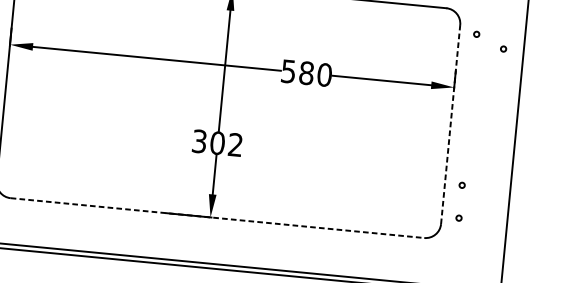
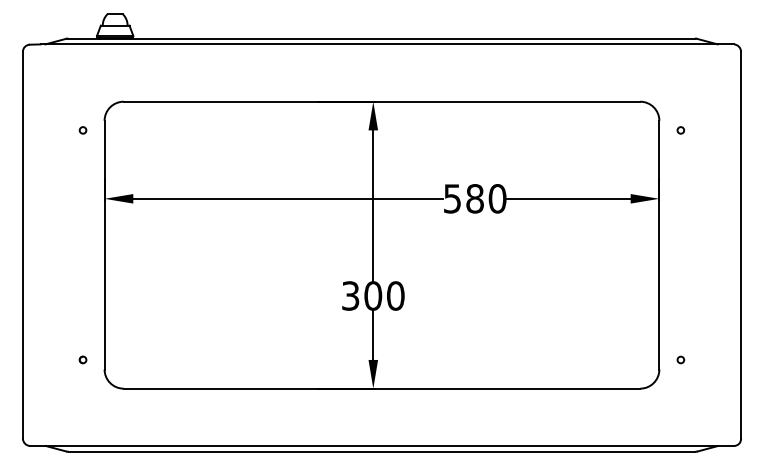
circle: (503, 49) -> (715, 145), removed
line: (450, 124) -> (659, 244), dashed -> solid
text: (235, 144) -> (395, 295), 302 -> 300
circle: (461, 184) -> (680, 318), removed
line: (217, 218) -> (382, 388), dashed -> solid

